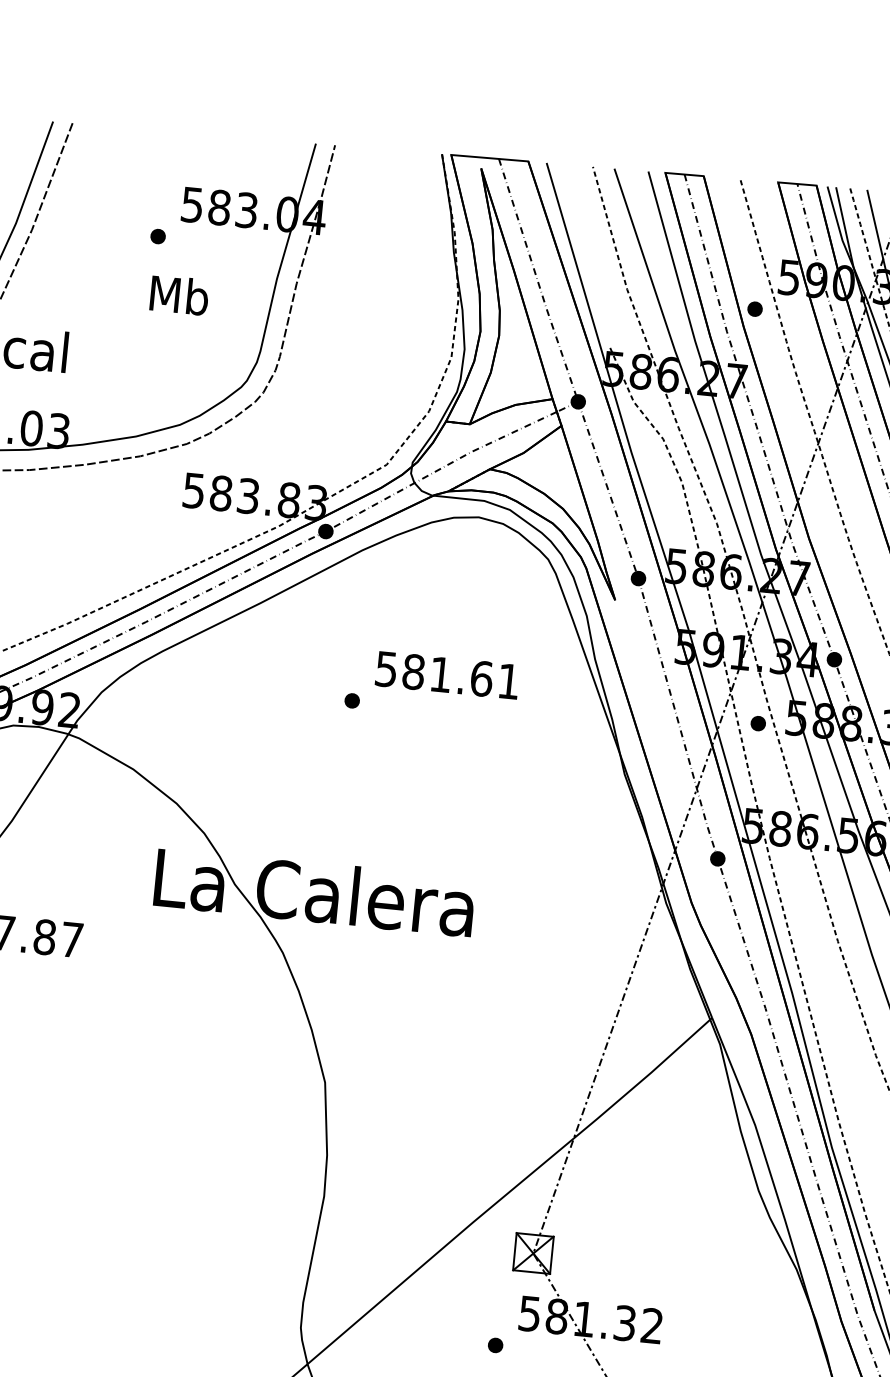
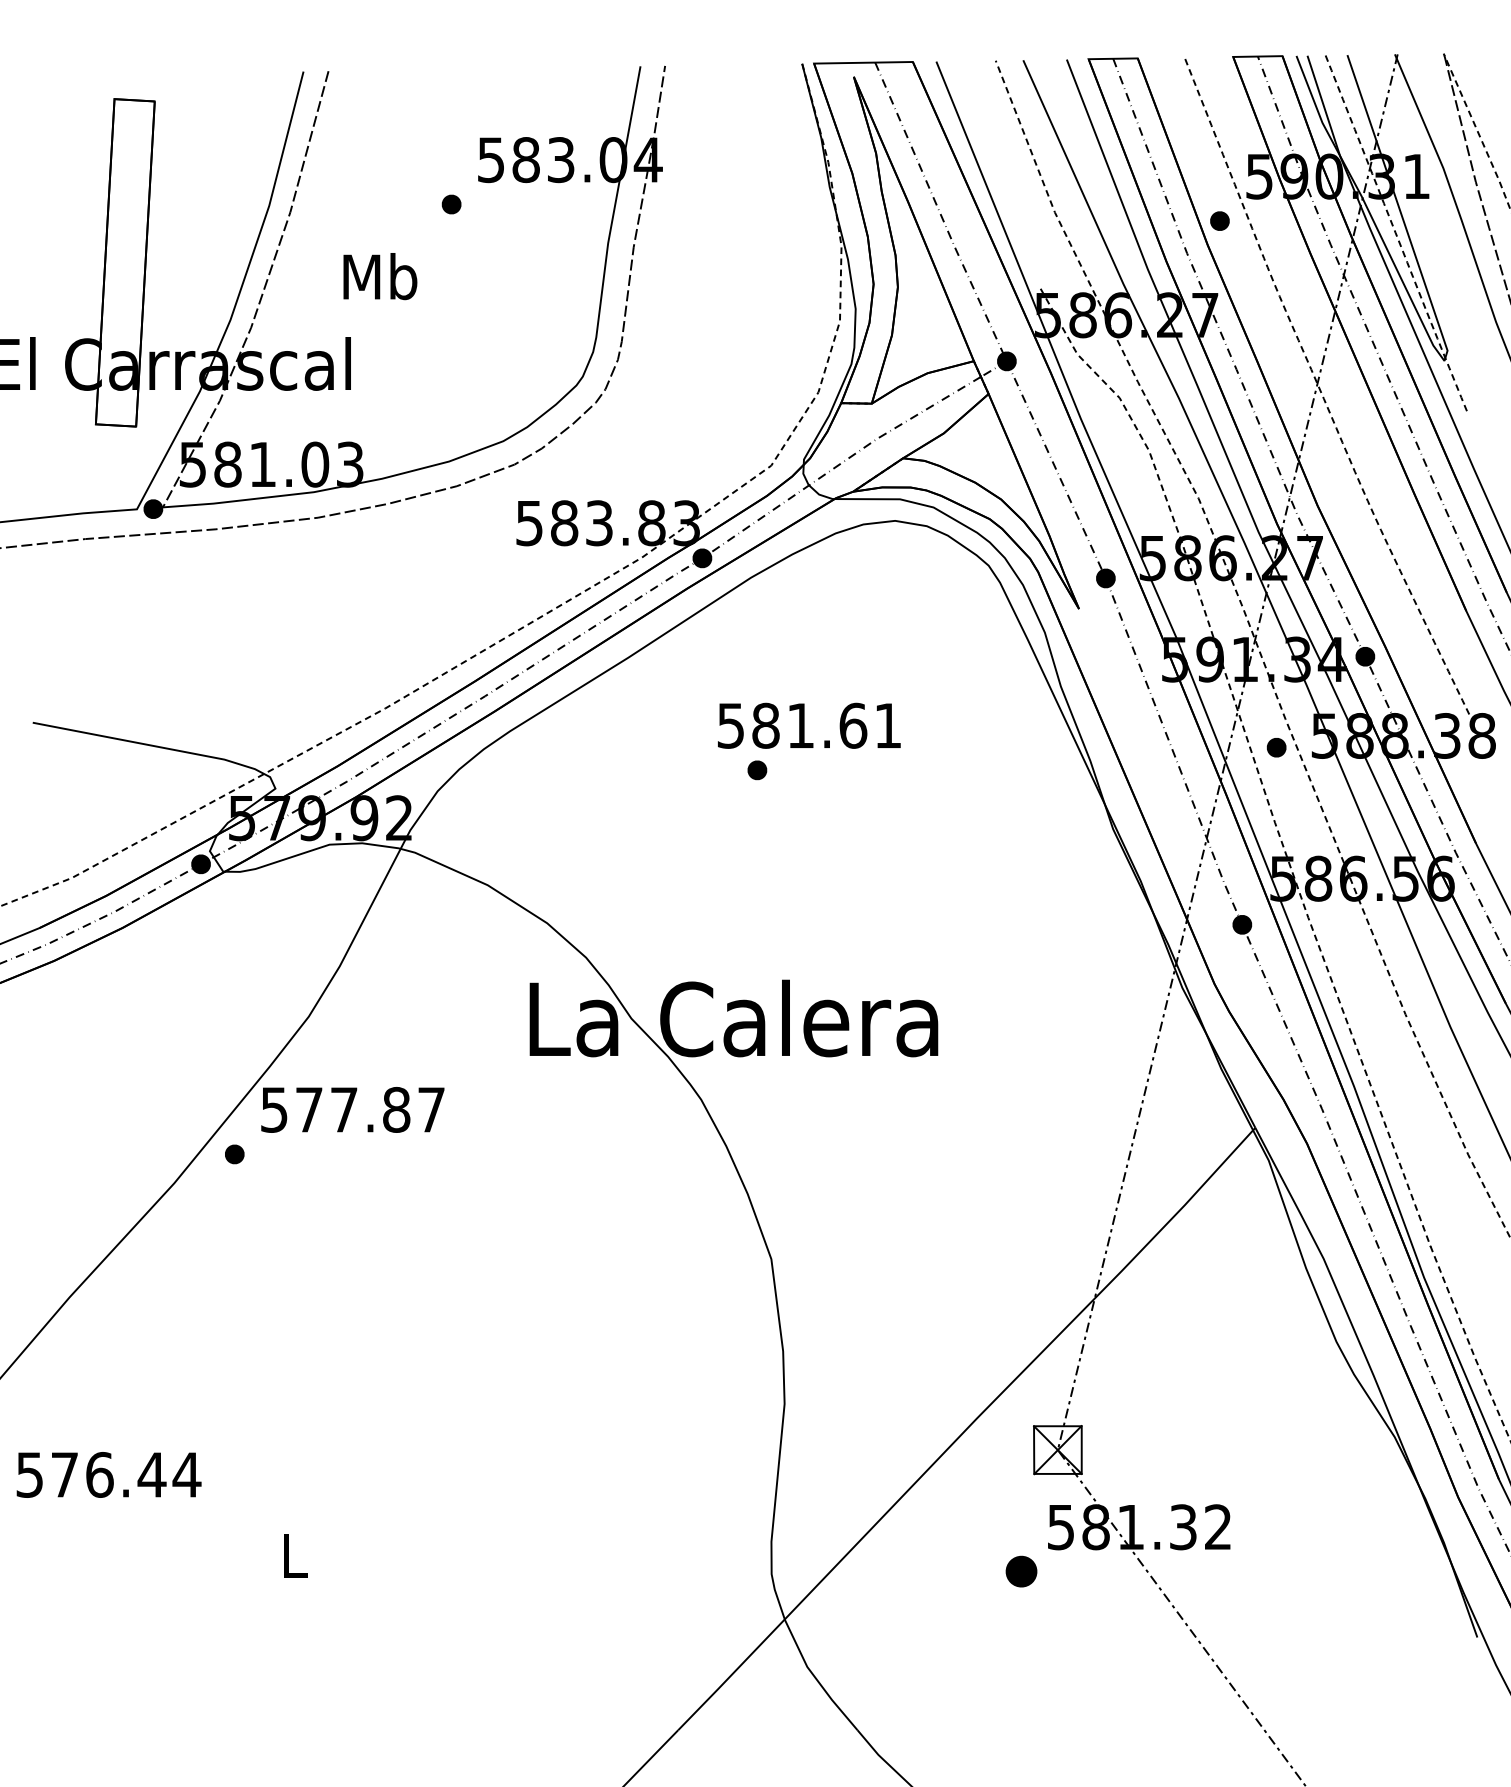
text: (179, 295) -> (380, 276), moved
text: (447, 675) -> (809, 725), moved
part: (495, 1345) -> (1021, 1571), size x1.6

